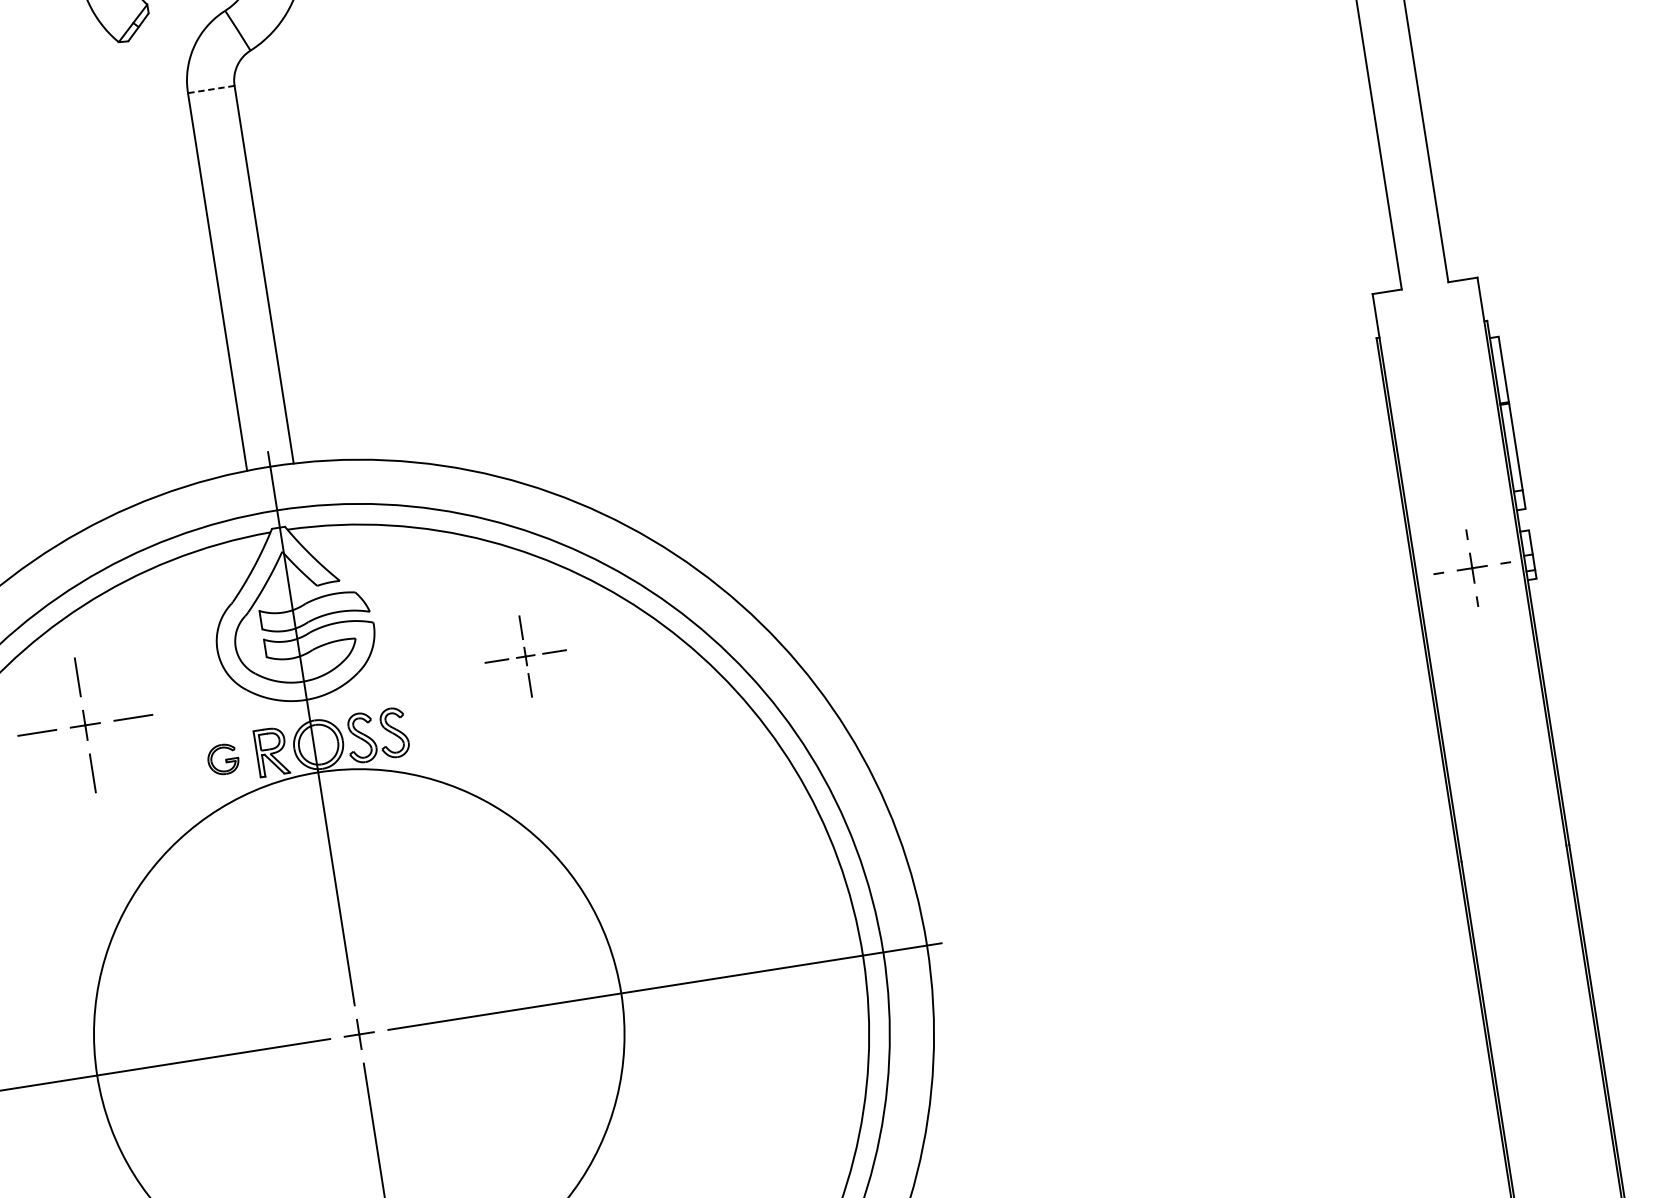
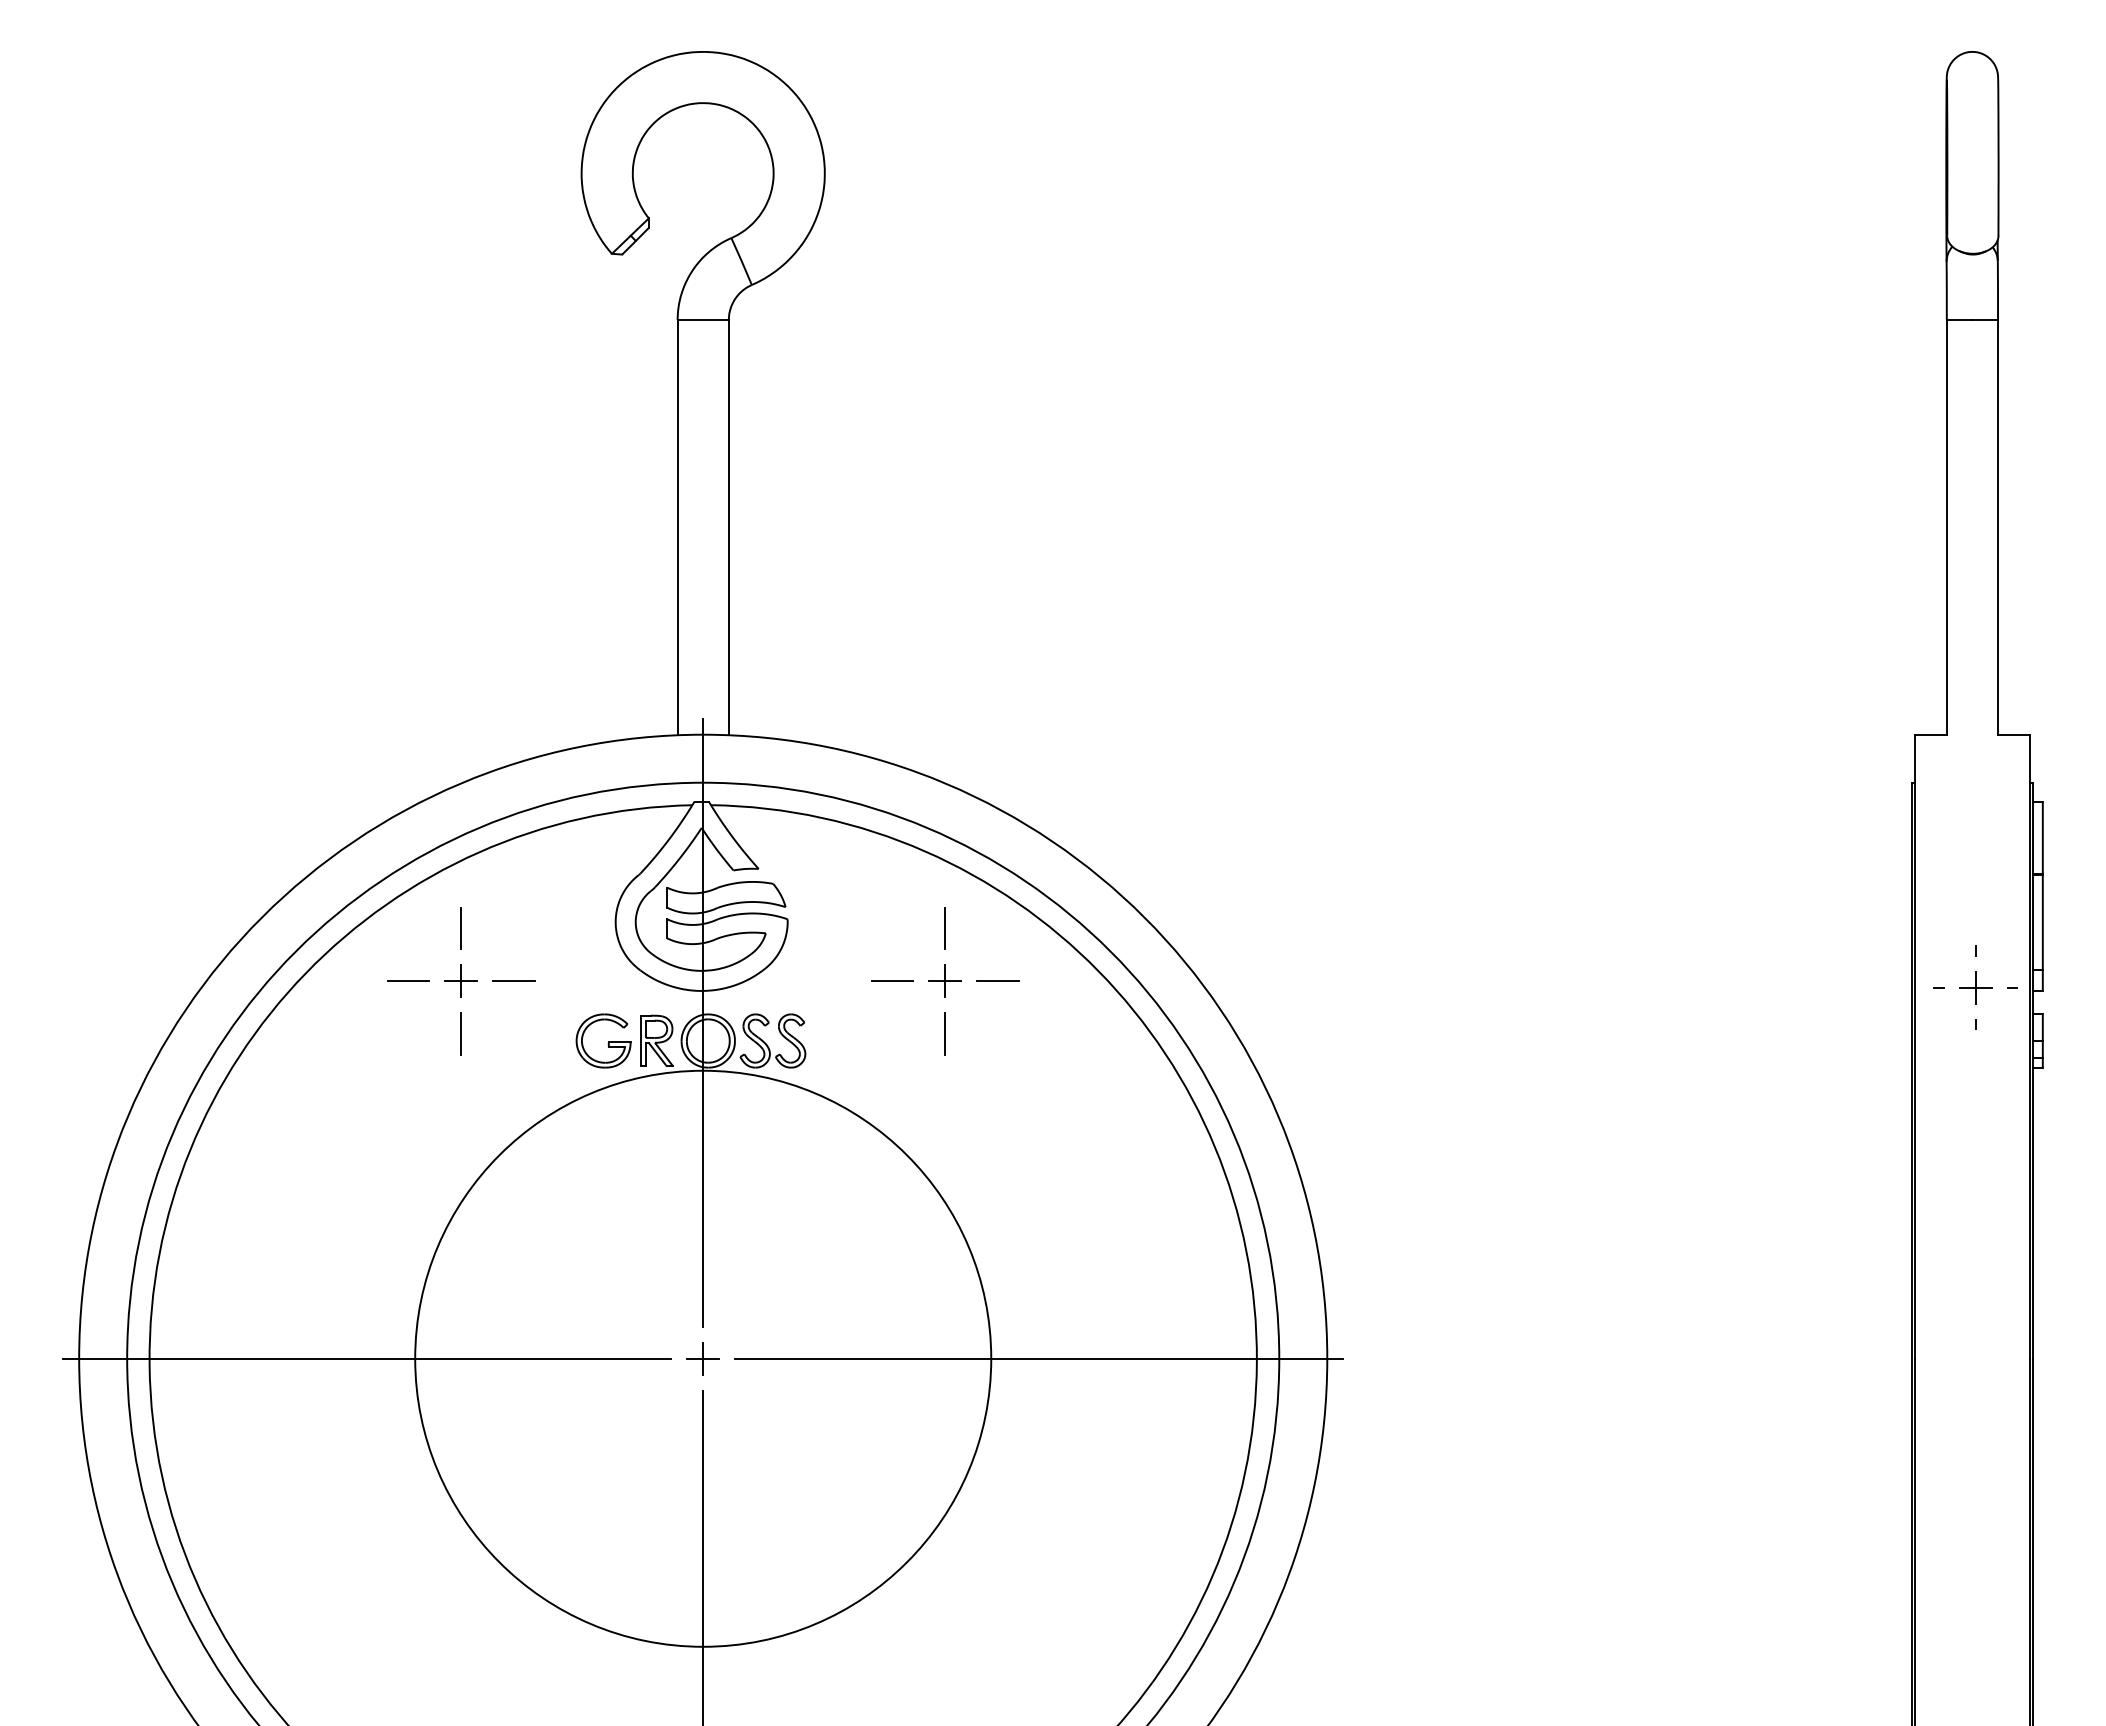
line: (211, 89) -> (703, 320), dashed -> solid
part: (1472, 568) -> (1975, 987), moved
part: (525, 656) -> (945, 981), size x1.67
part: (223, 759) -> (603, 1040), size x1.67

